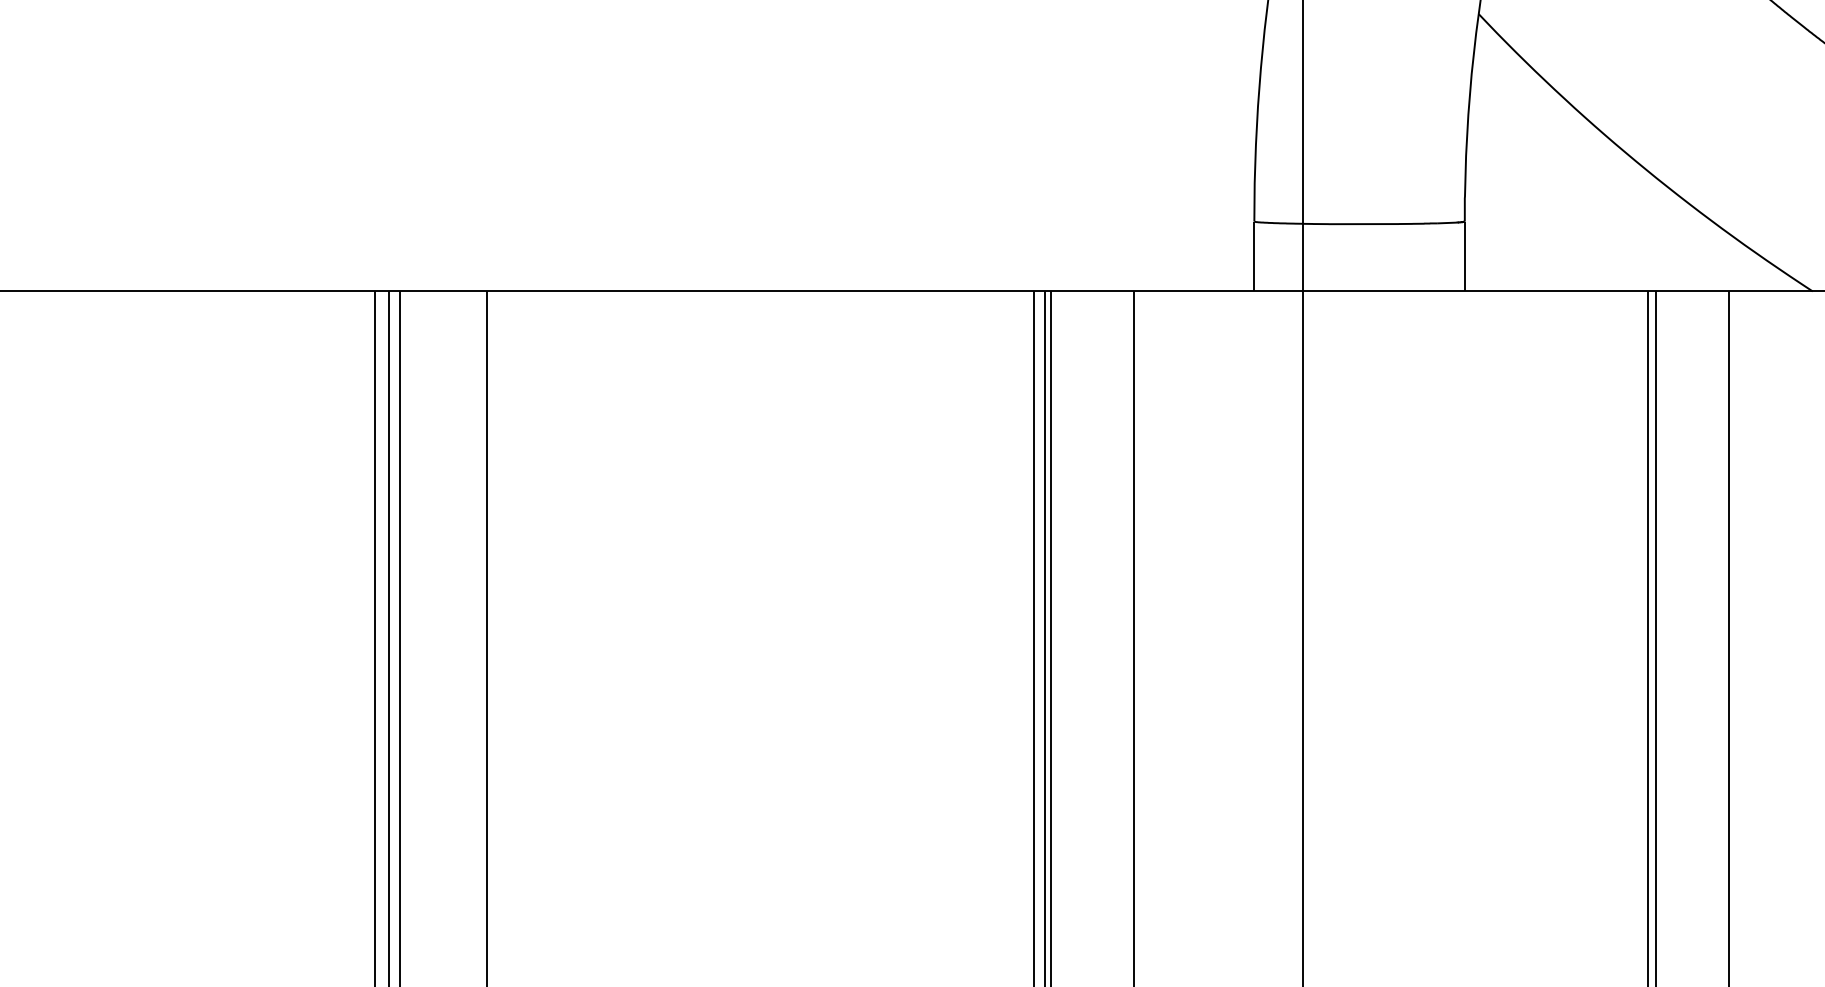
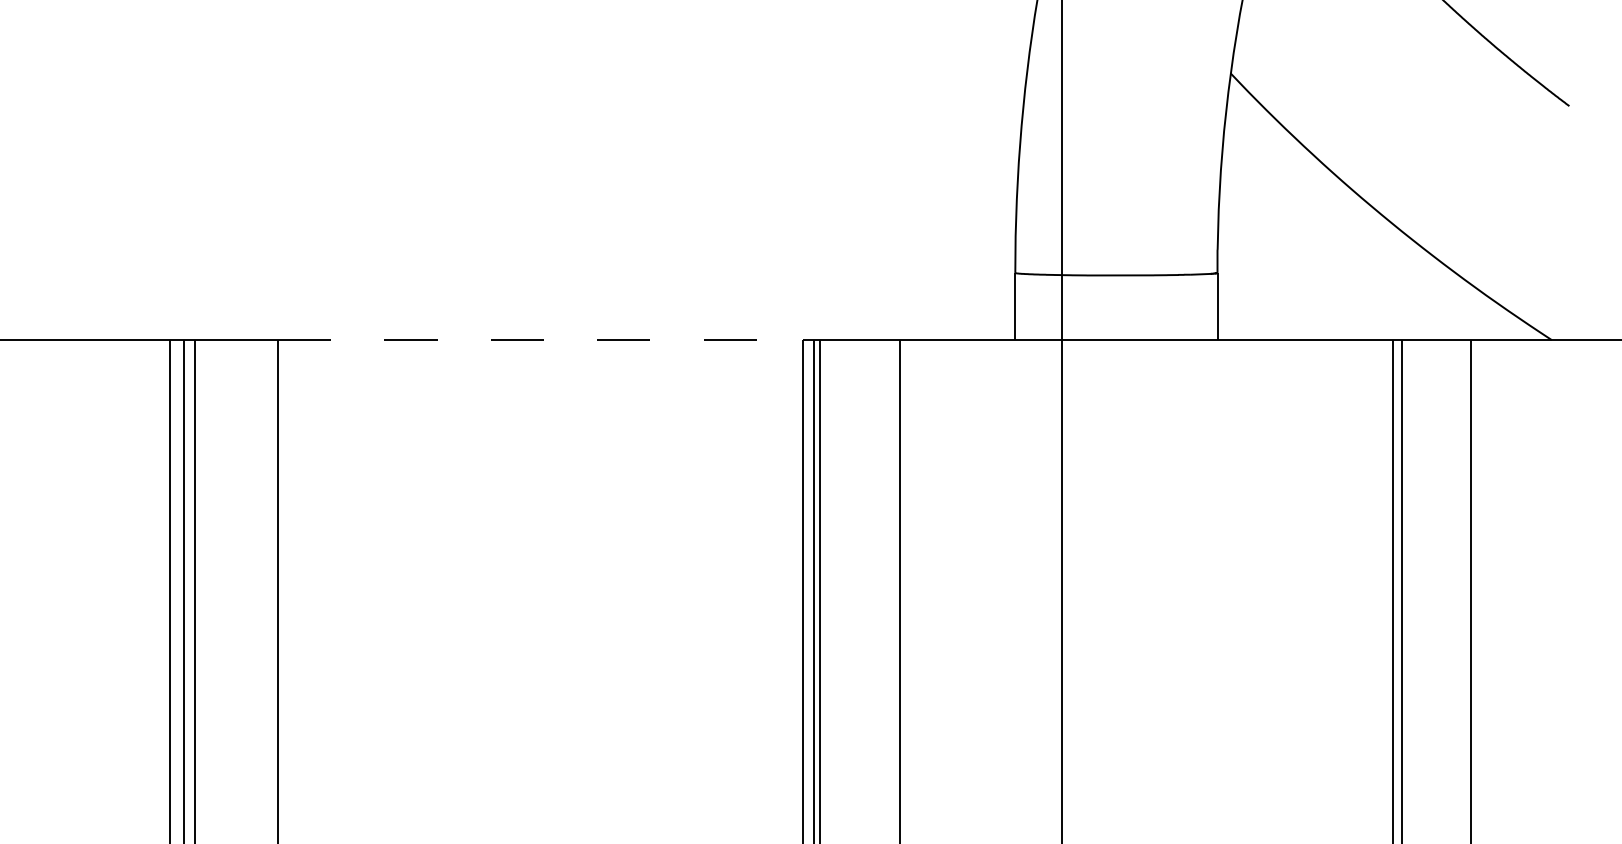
line: (760, 291) -> (540, 340), solid -> dashed

